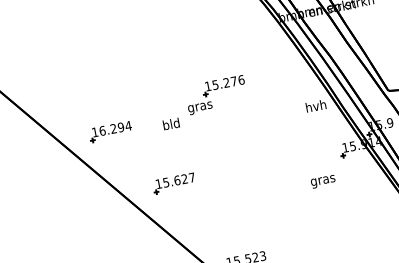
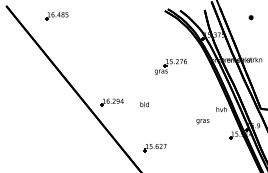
part: (215, 94) -> (170, 66), moved
text: (322, 181) -> (202, 121), moved
part: (173, 185) -> (154, 148), moved

